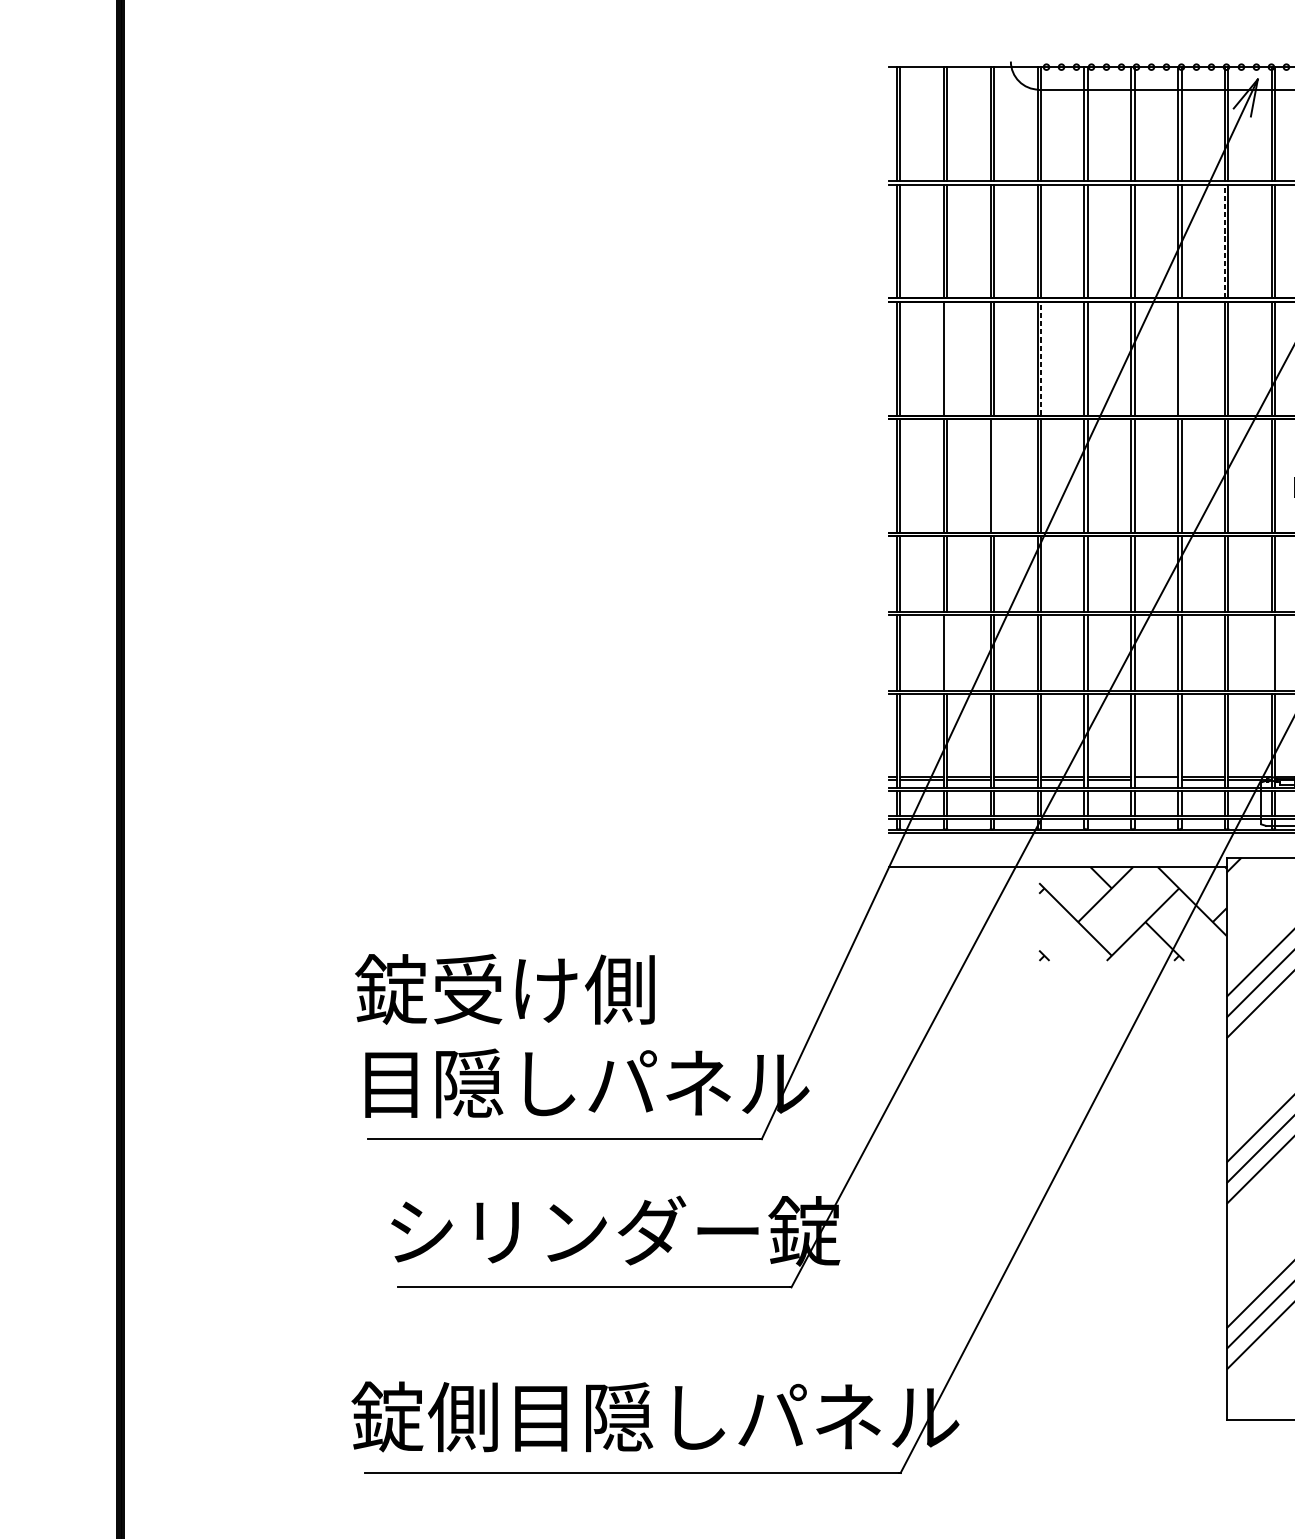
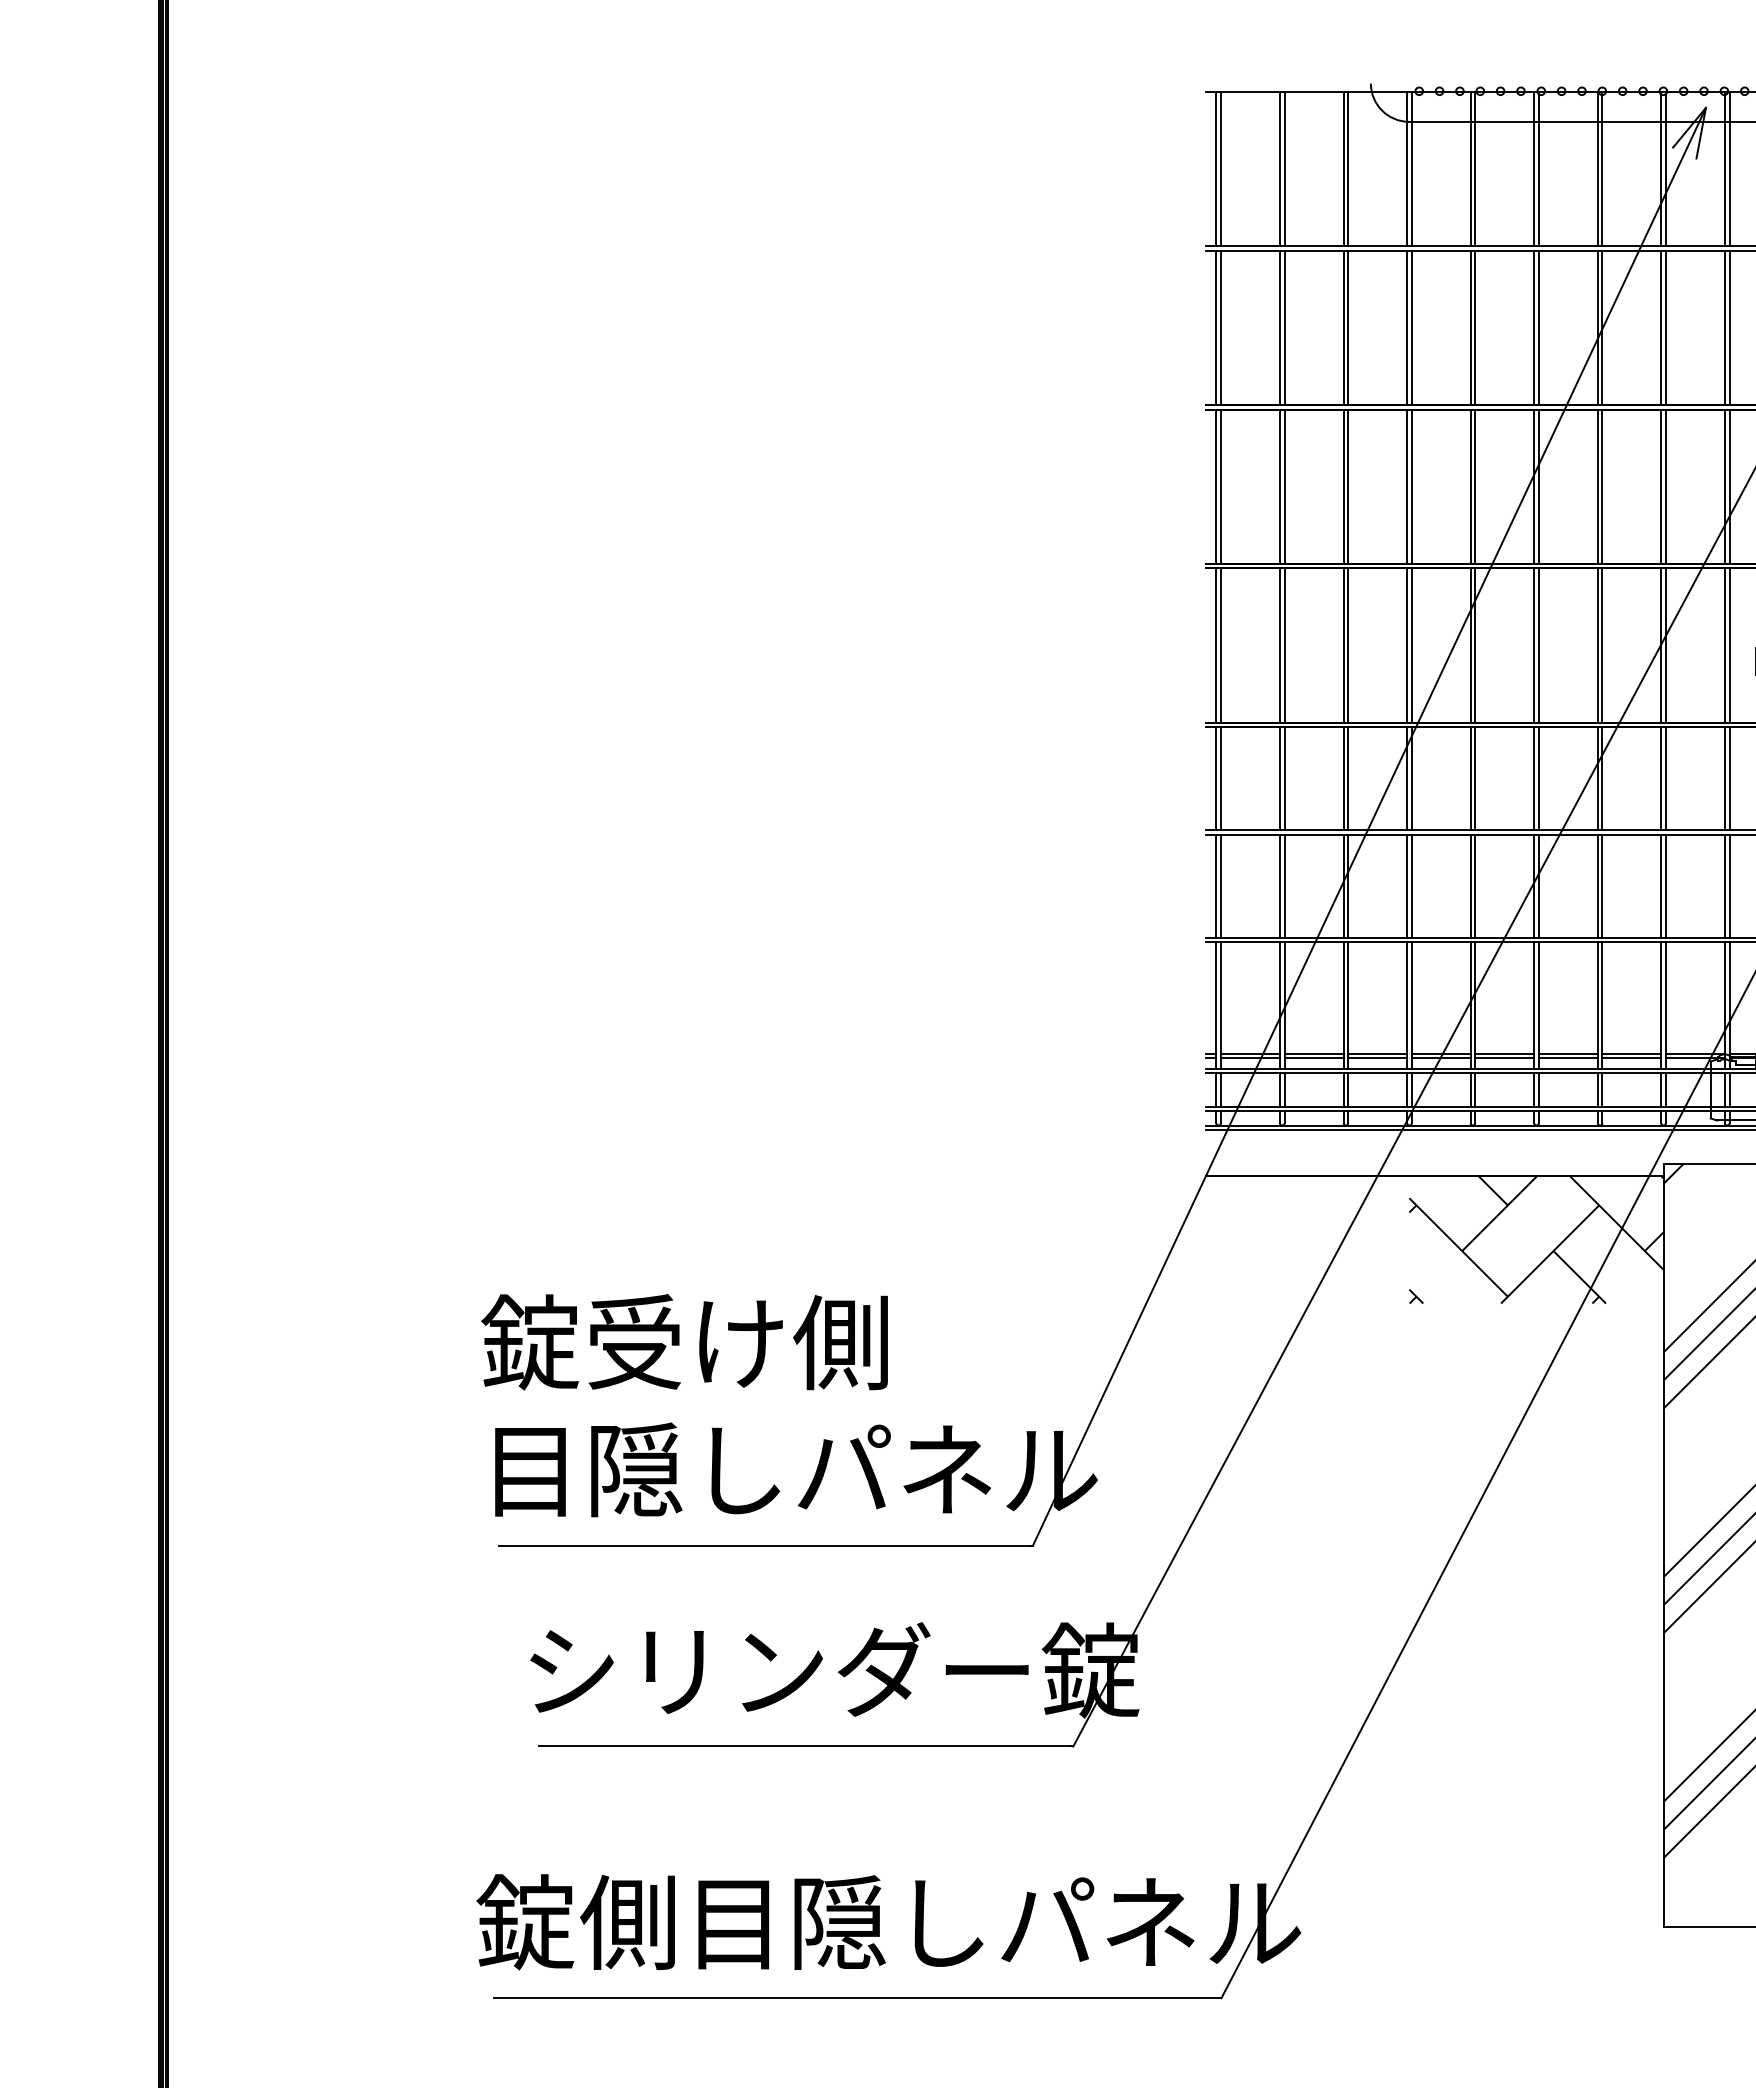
line: (1225, 241) -> (1661, 327), dashed -> solid
line: (947, 358) -> (1284, 486), added
line: (1040, 358) -> (1411, 486), dashed -> solid
line: (1181, 358) -> (1602, 486), added
line: (994, 475) -> (1348, 645), added
line: (947, 652) -> (1284, 885), added
line: (1271, 652) -> (1724, 885), added
line: (1155, 780) -> (1567, 1058), added

